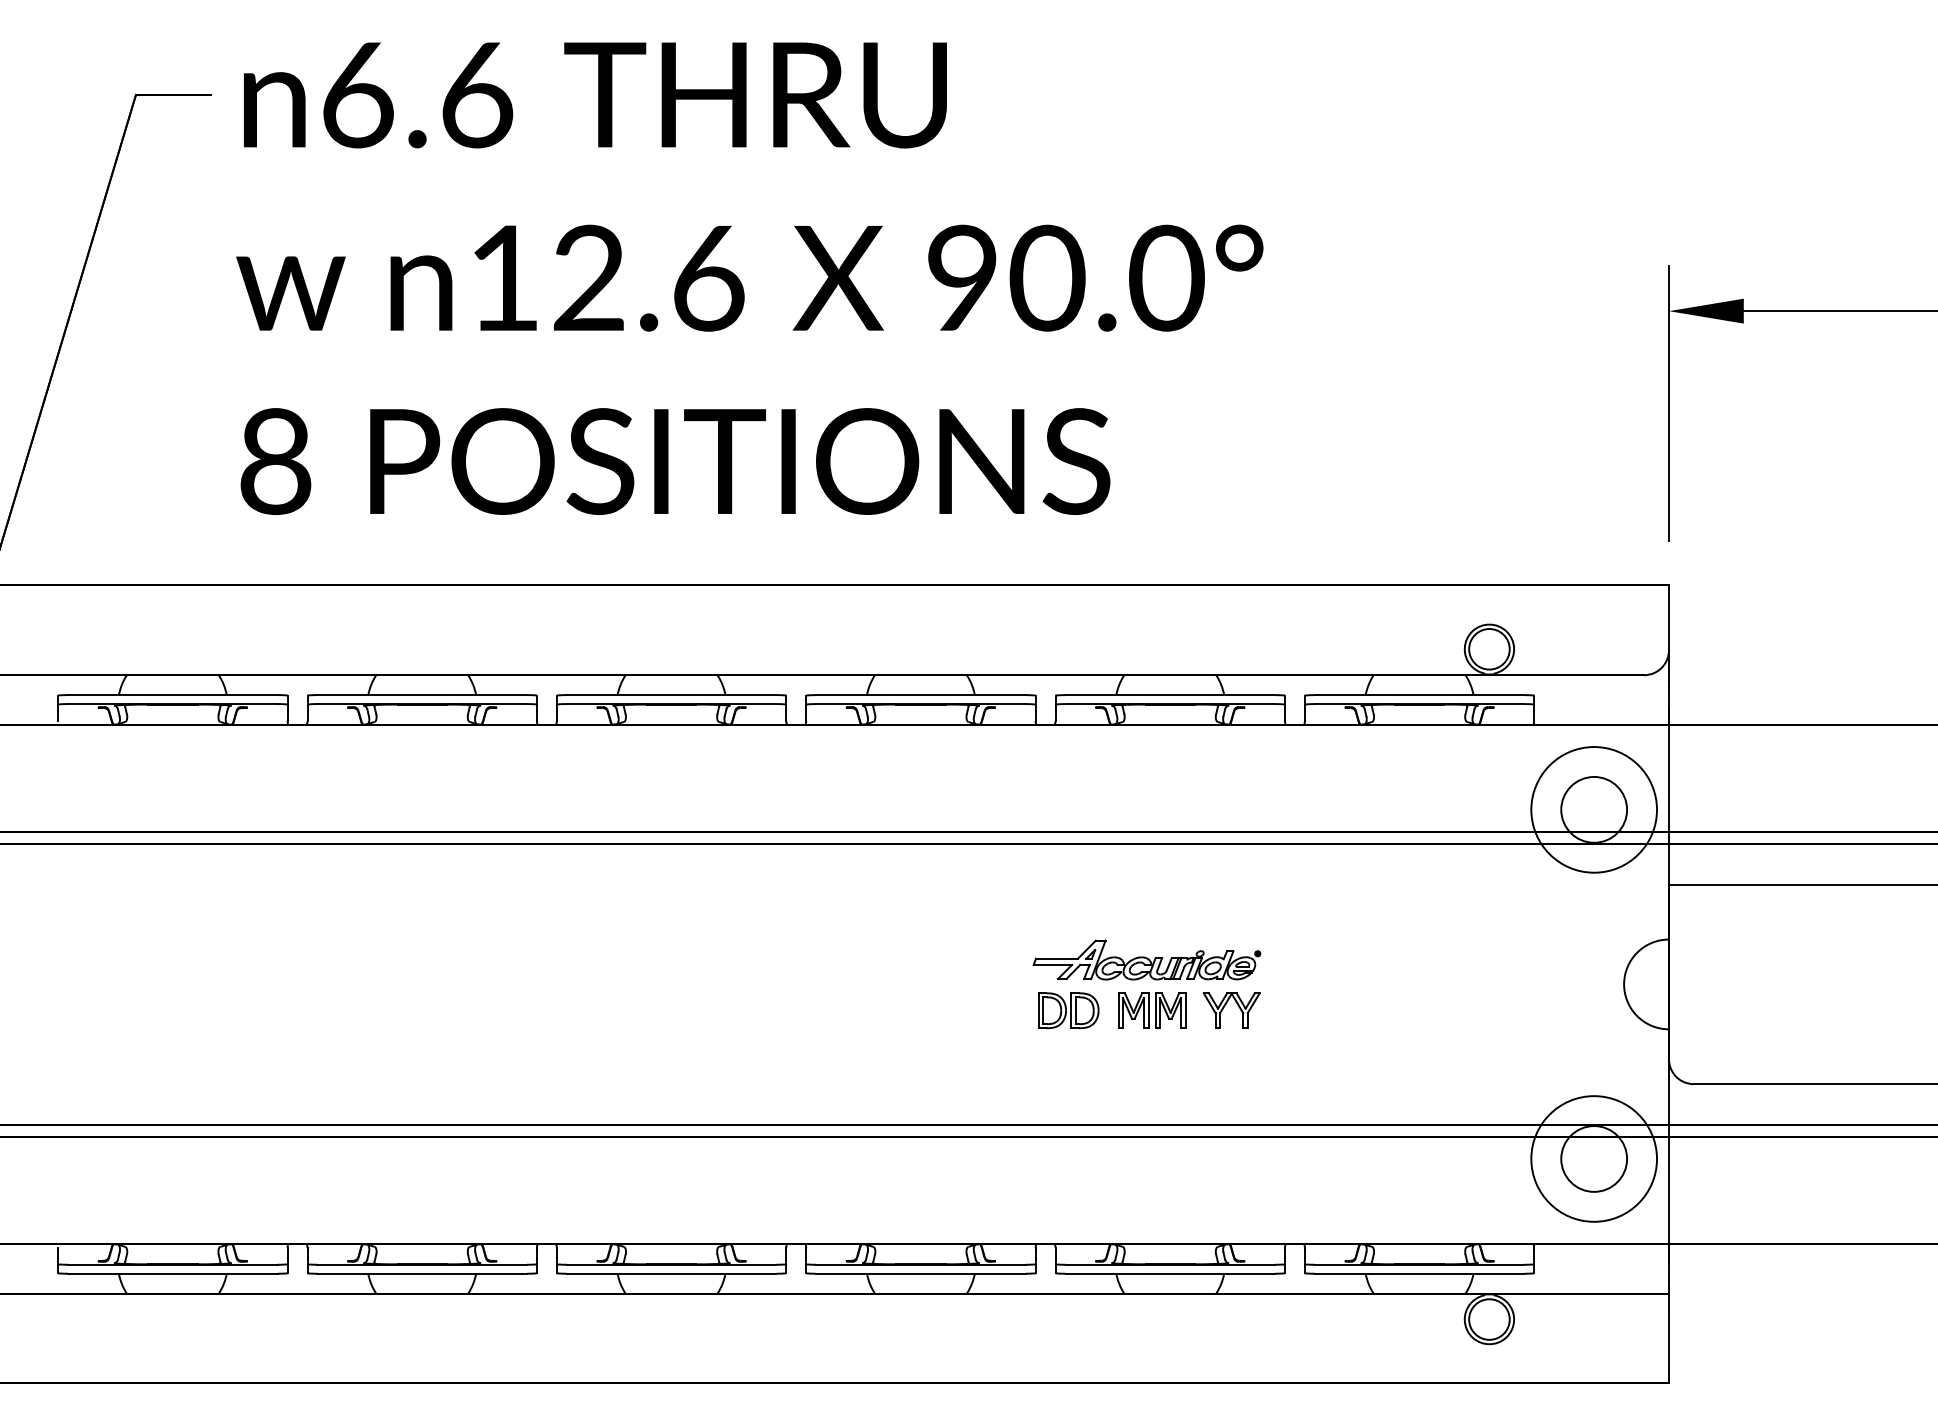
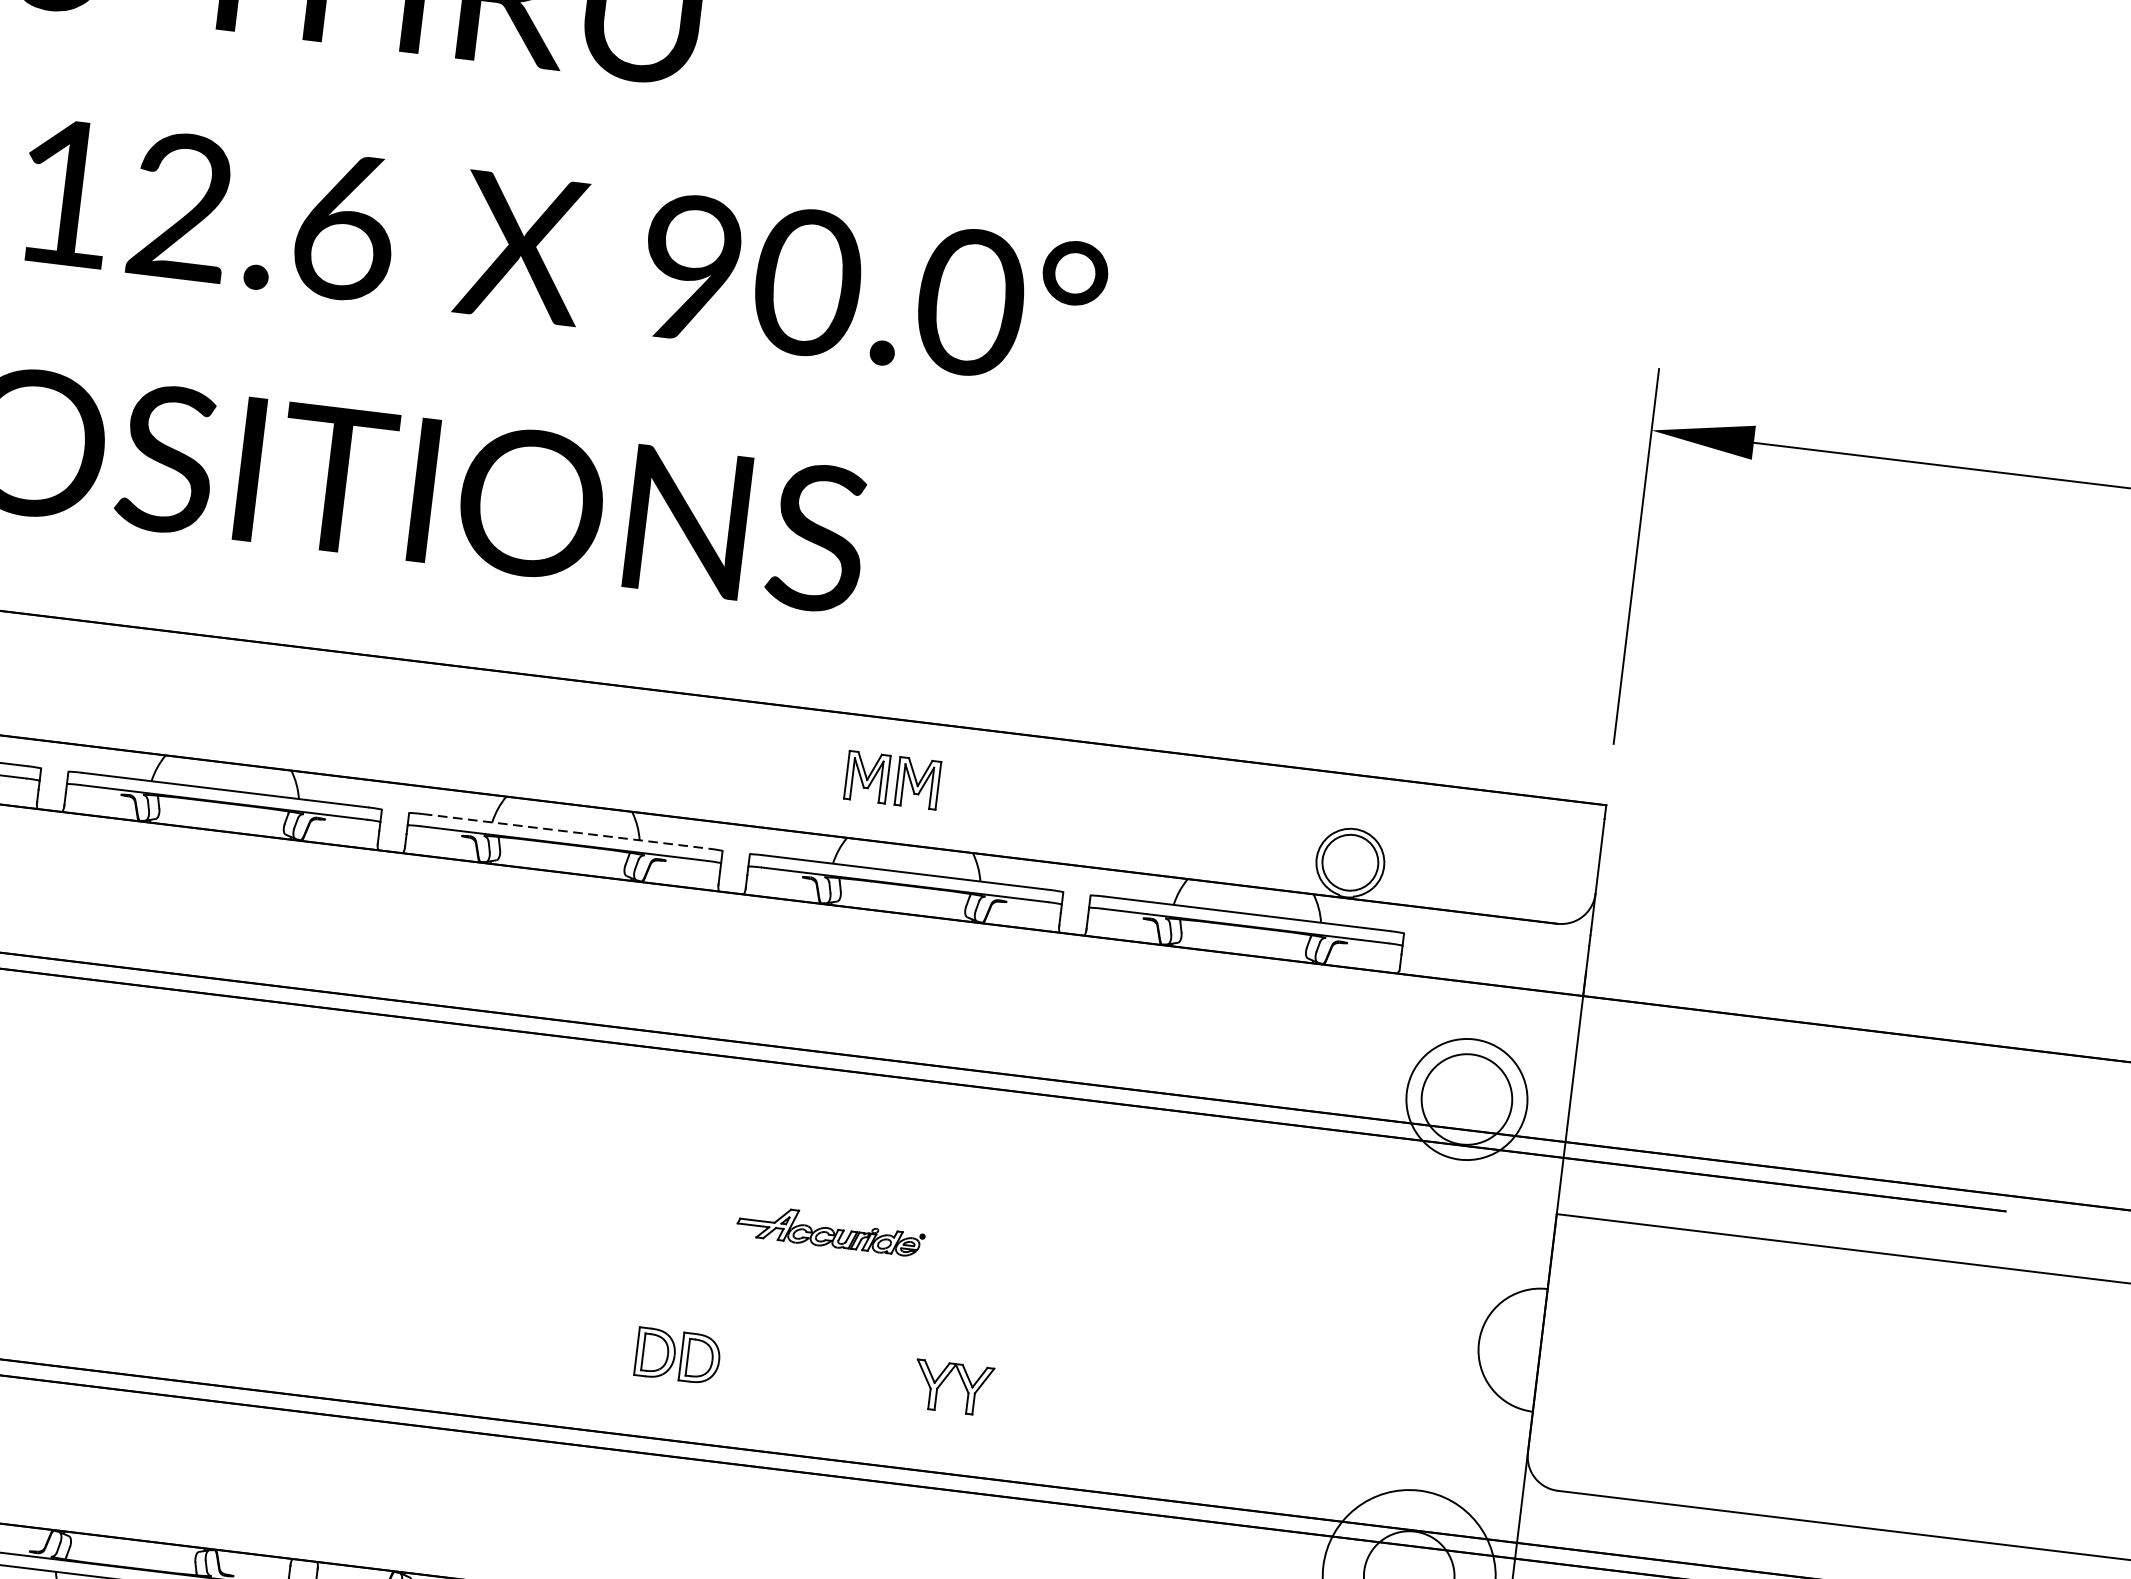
line: (920, 695) -> (565, 831), solid -> dashed
circle: (1594, 809) -> (1467, 1099), size x0.7
part: (1146, 959) -> (830, 1229), size x0.6
part: (1225, 1006) -> (945, 1381), moved
part: (1068, 1010) -> (678, 1355), moved
part: (1152, 1010) -> (893, 780), moved

